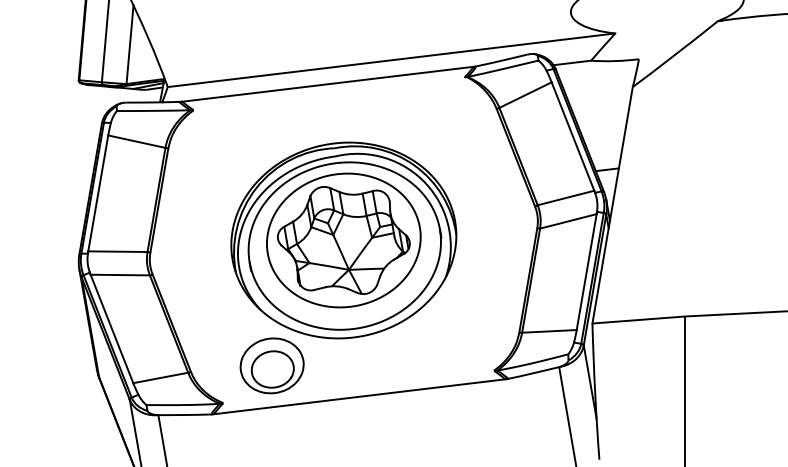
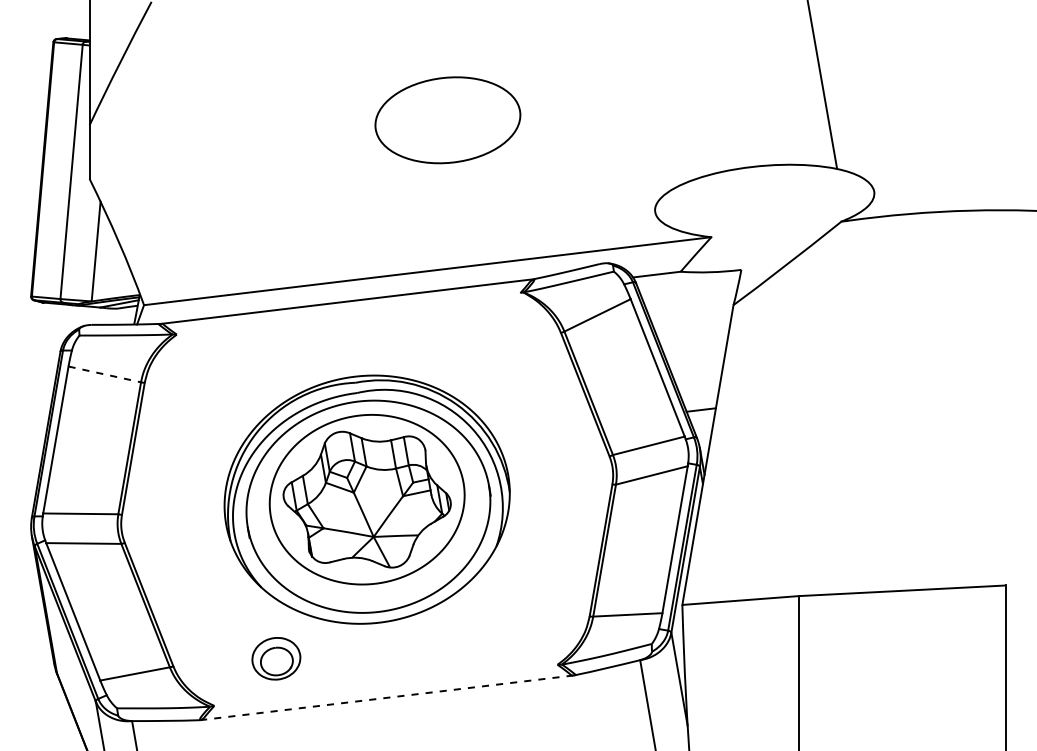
line: (137, 141) -> (105, 374), solid -> dashed
part: (272, 365) -> (276, 658), size x0.6
line: (359, 396) -> (387, 697), solid -> dashed

